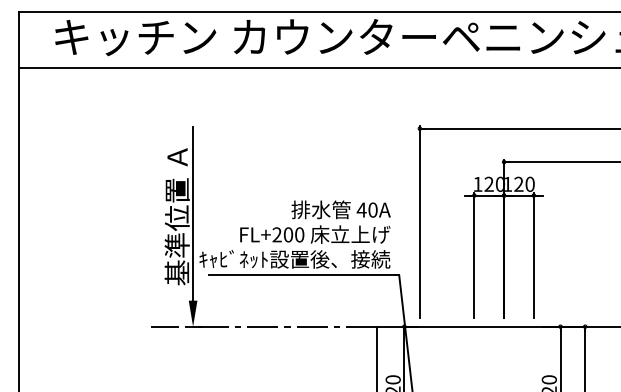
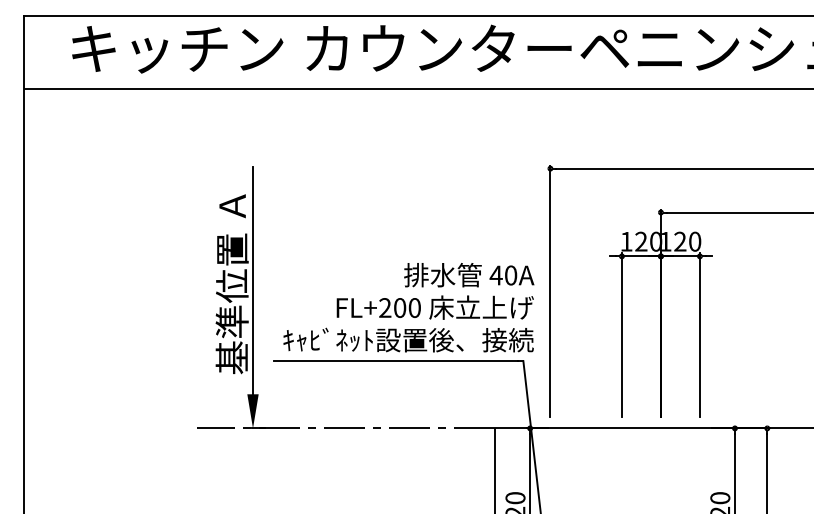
text: (294, 234) -> (408, 307), moved

